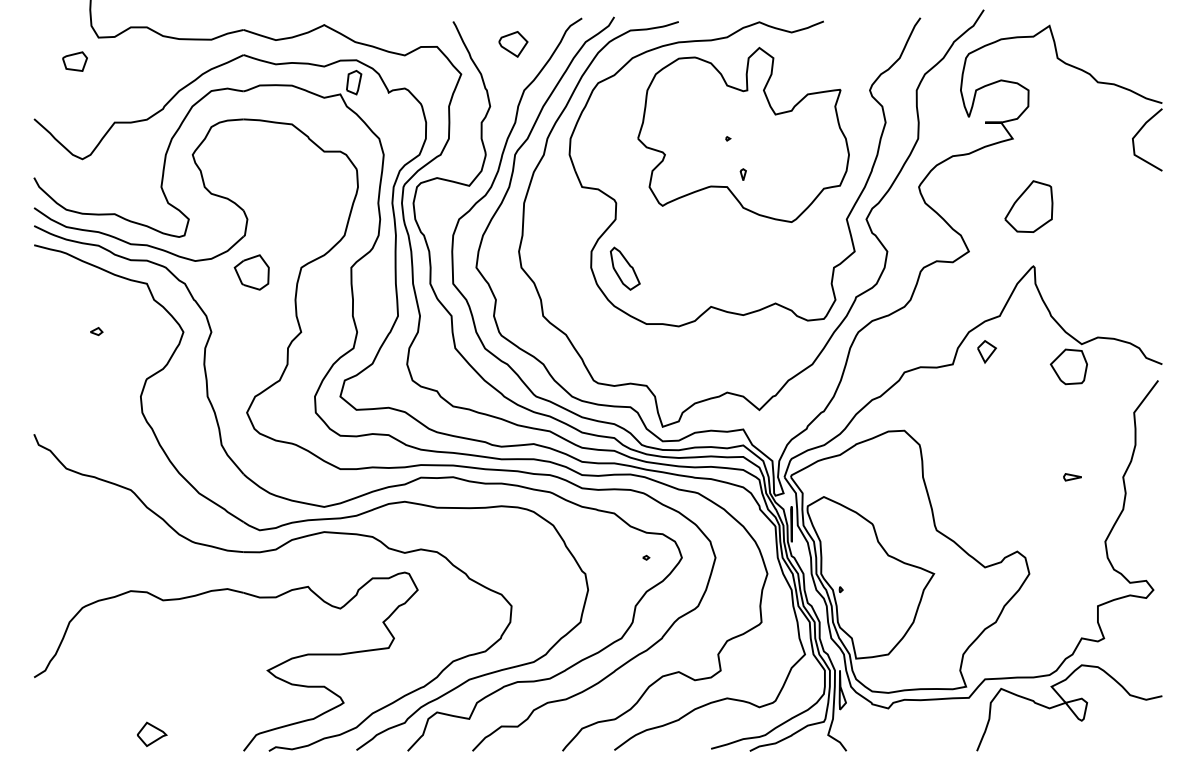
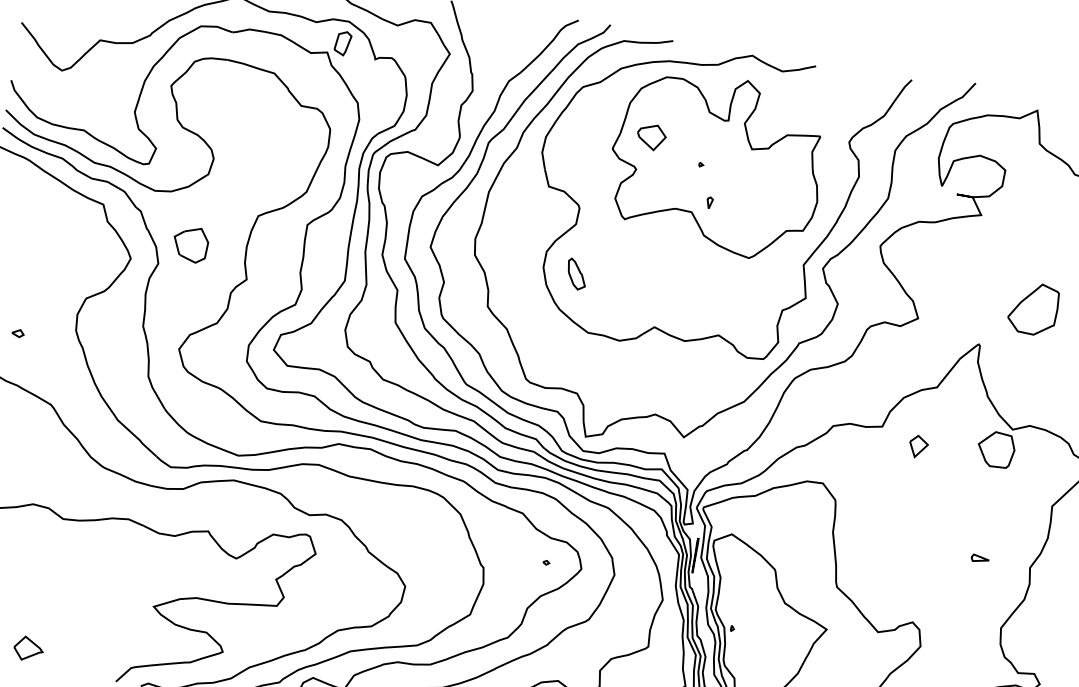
part: (513, 44) -> (651, 137), moved
part: (1028, 206) -> (1033, 308), moved
part: (624, 268) -> (576, 274), size x0.7
part: (251, 272) -> (190, 244), moved
part: (96, 331) -> (17, 333), moved
part: (986, 351) -> (918, 446), moved

